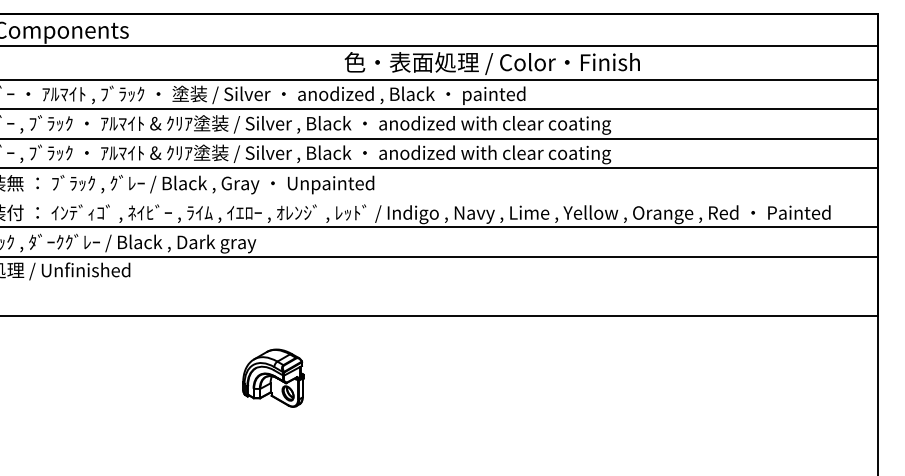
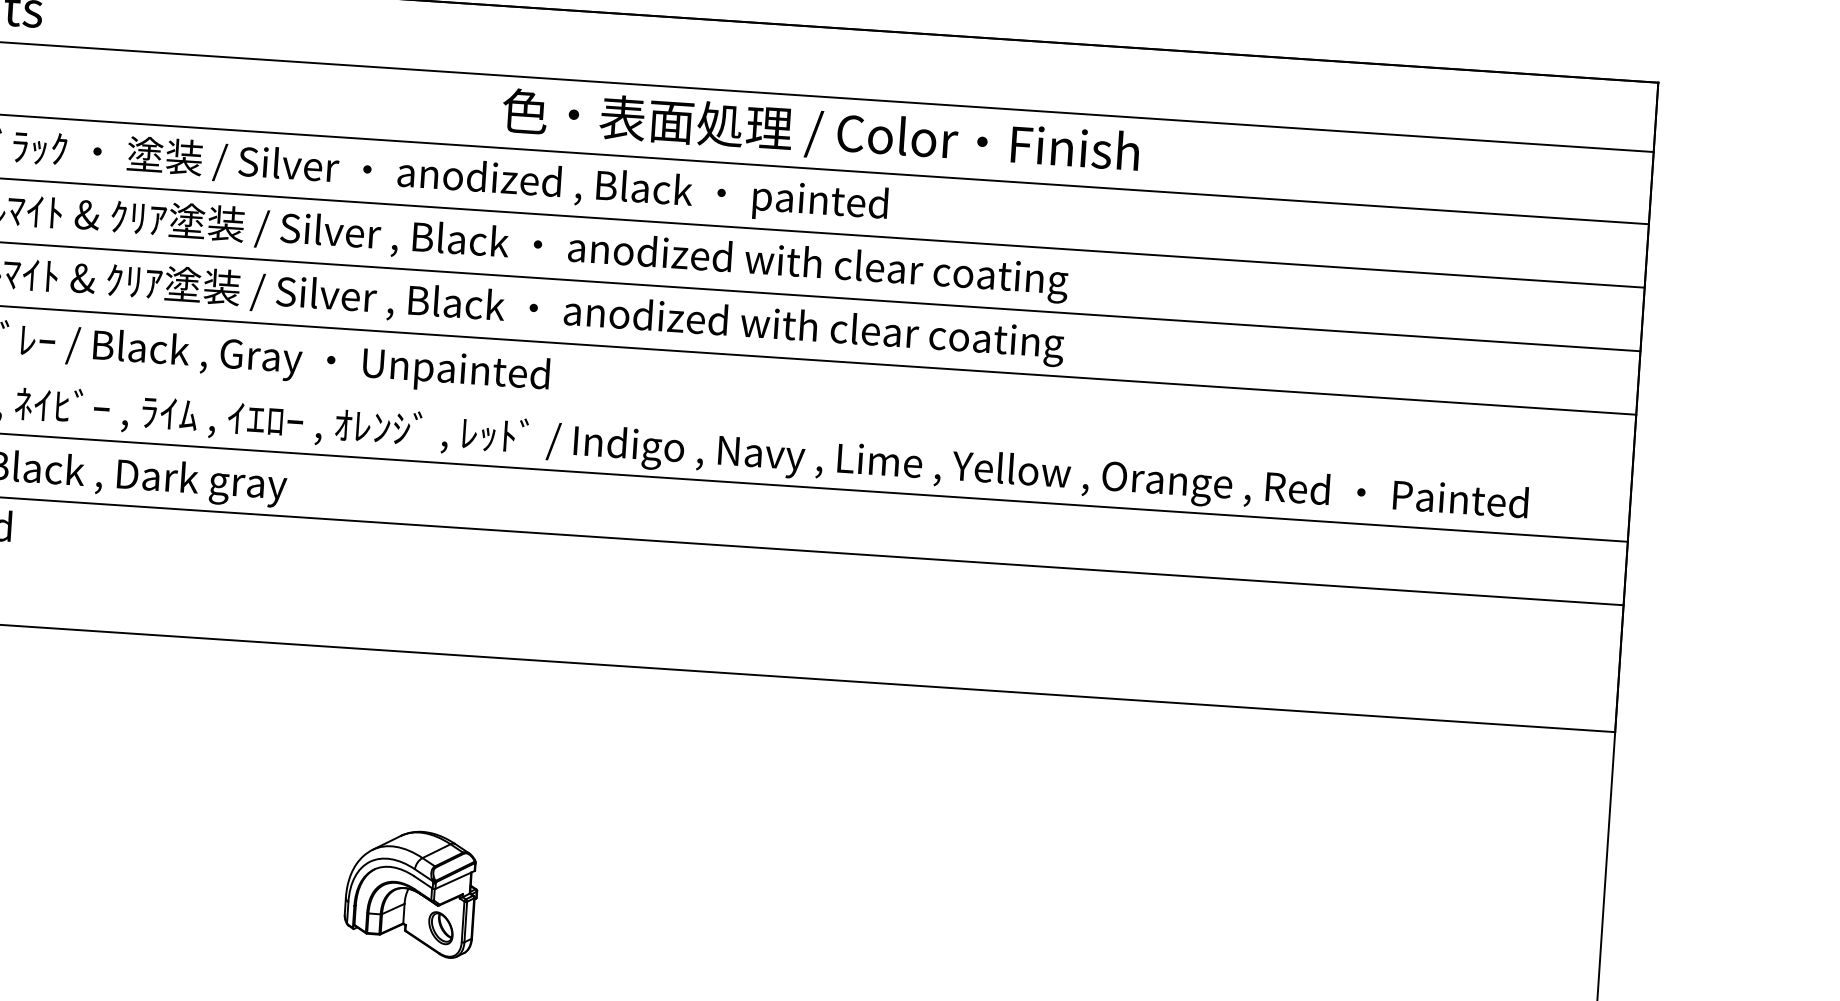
part: (273, 377) -> (411, 891), moved

